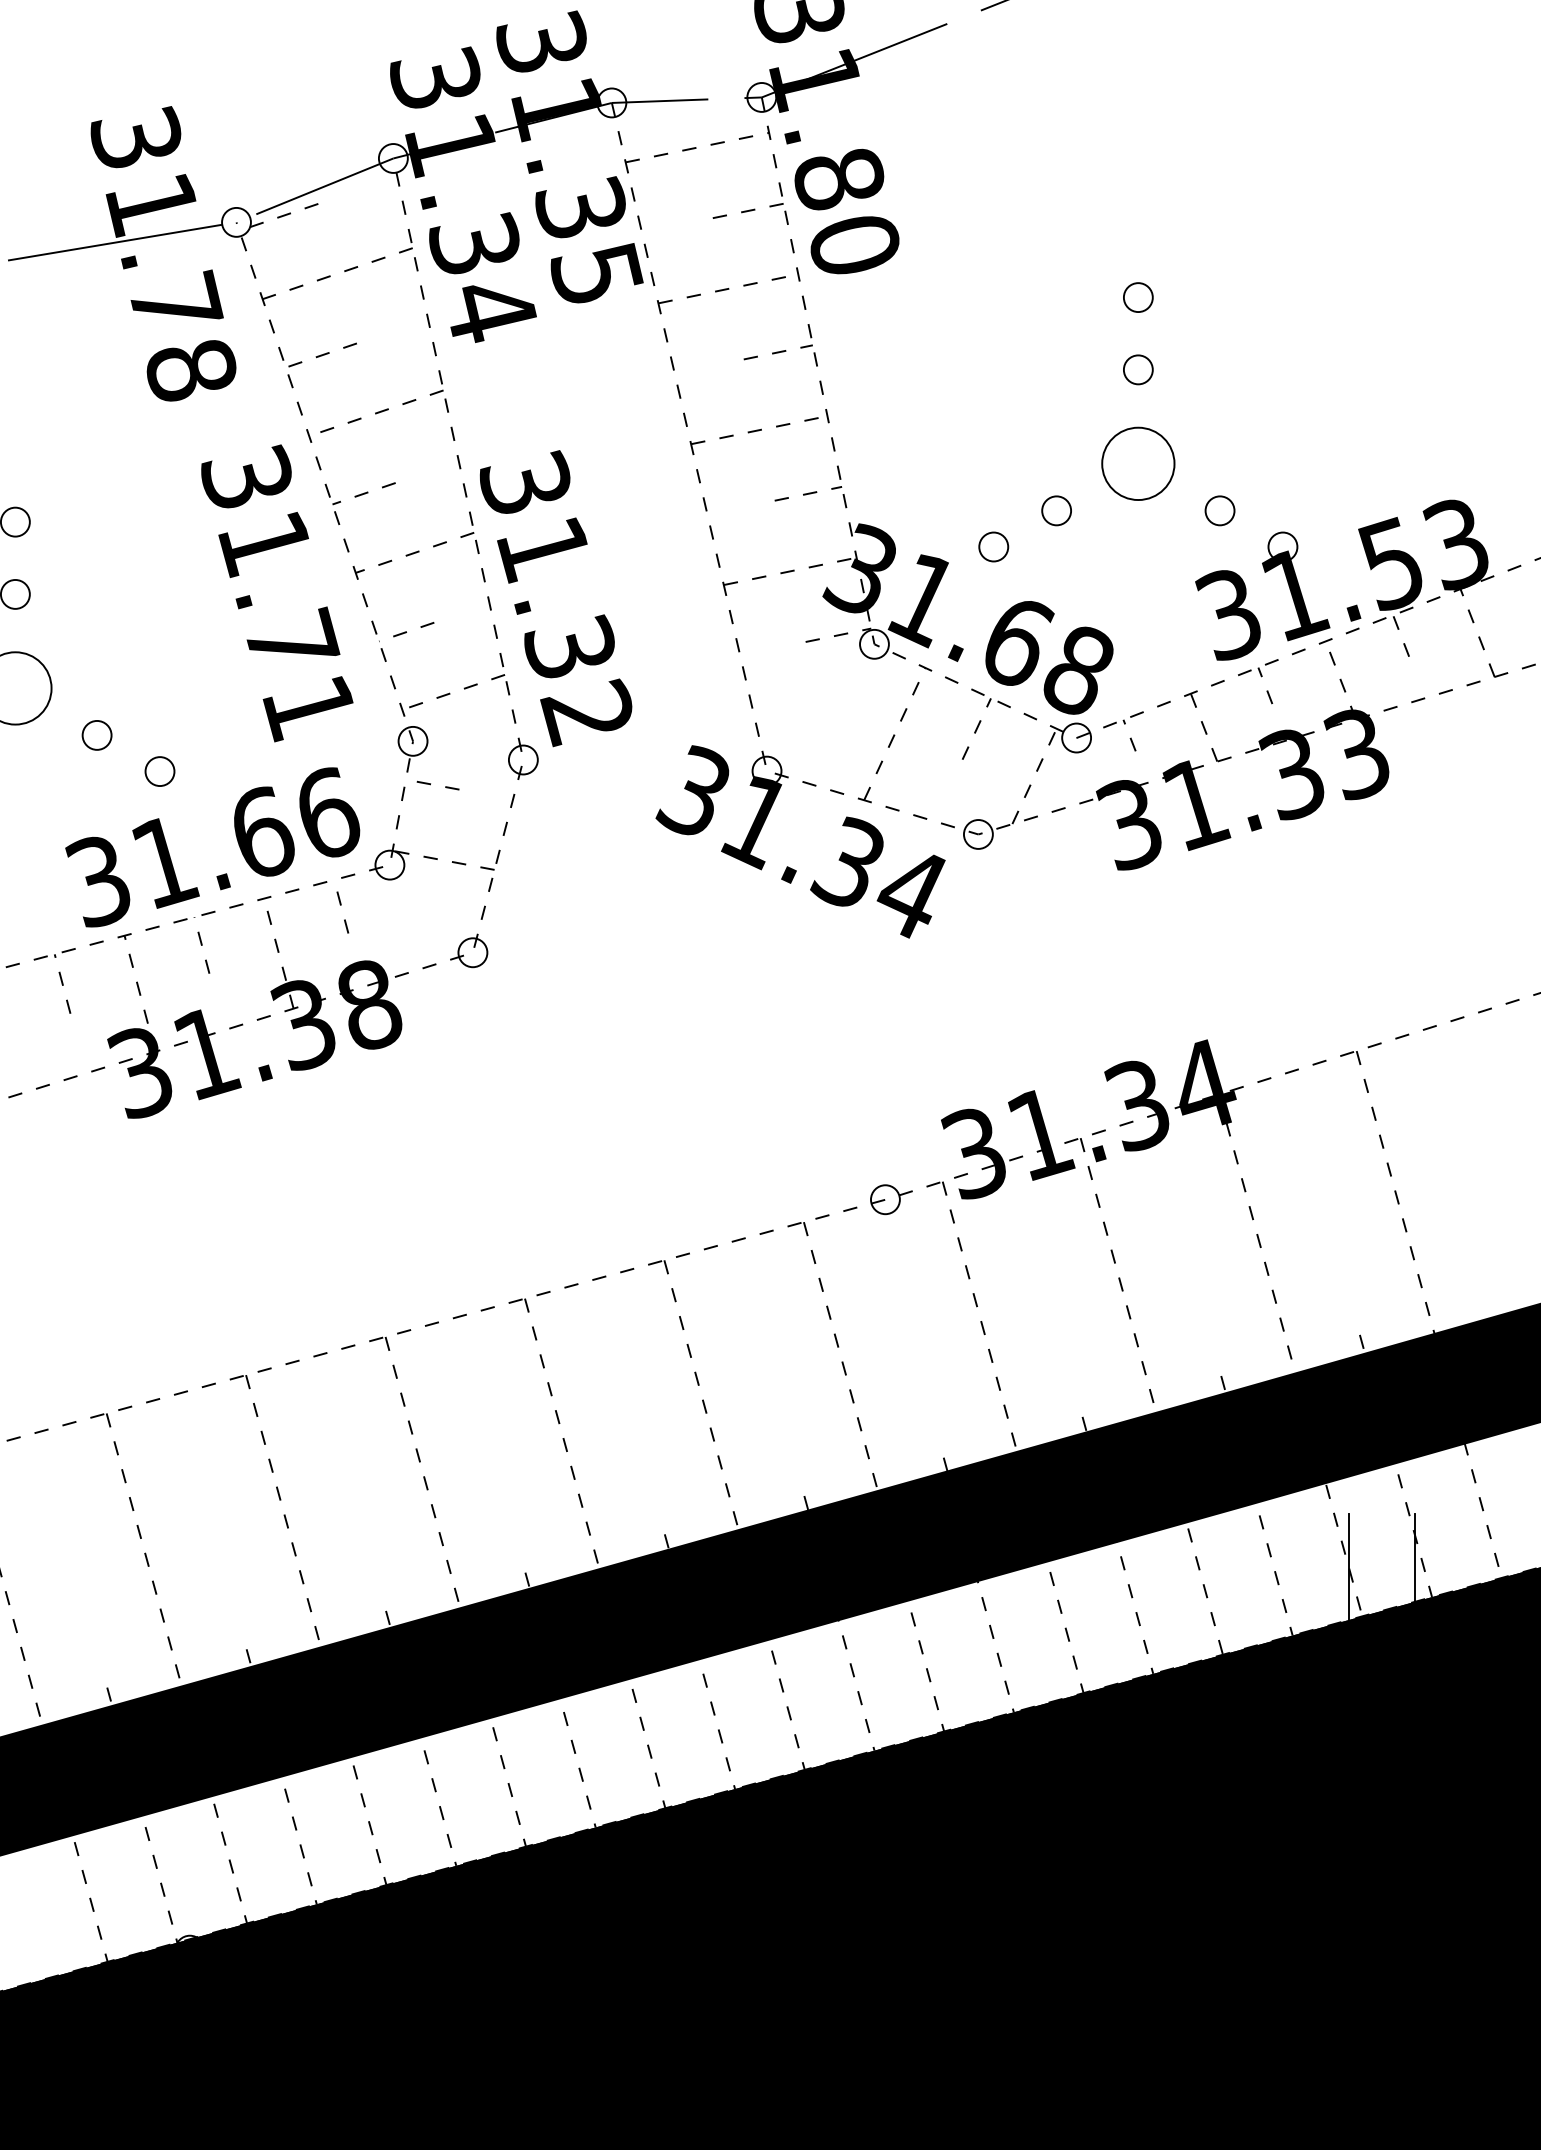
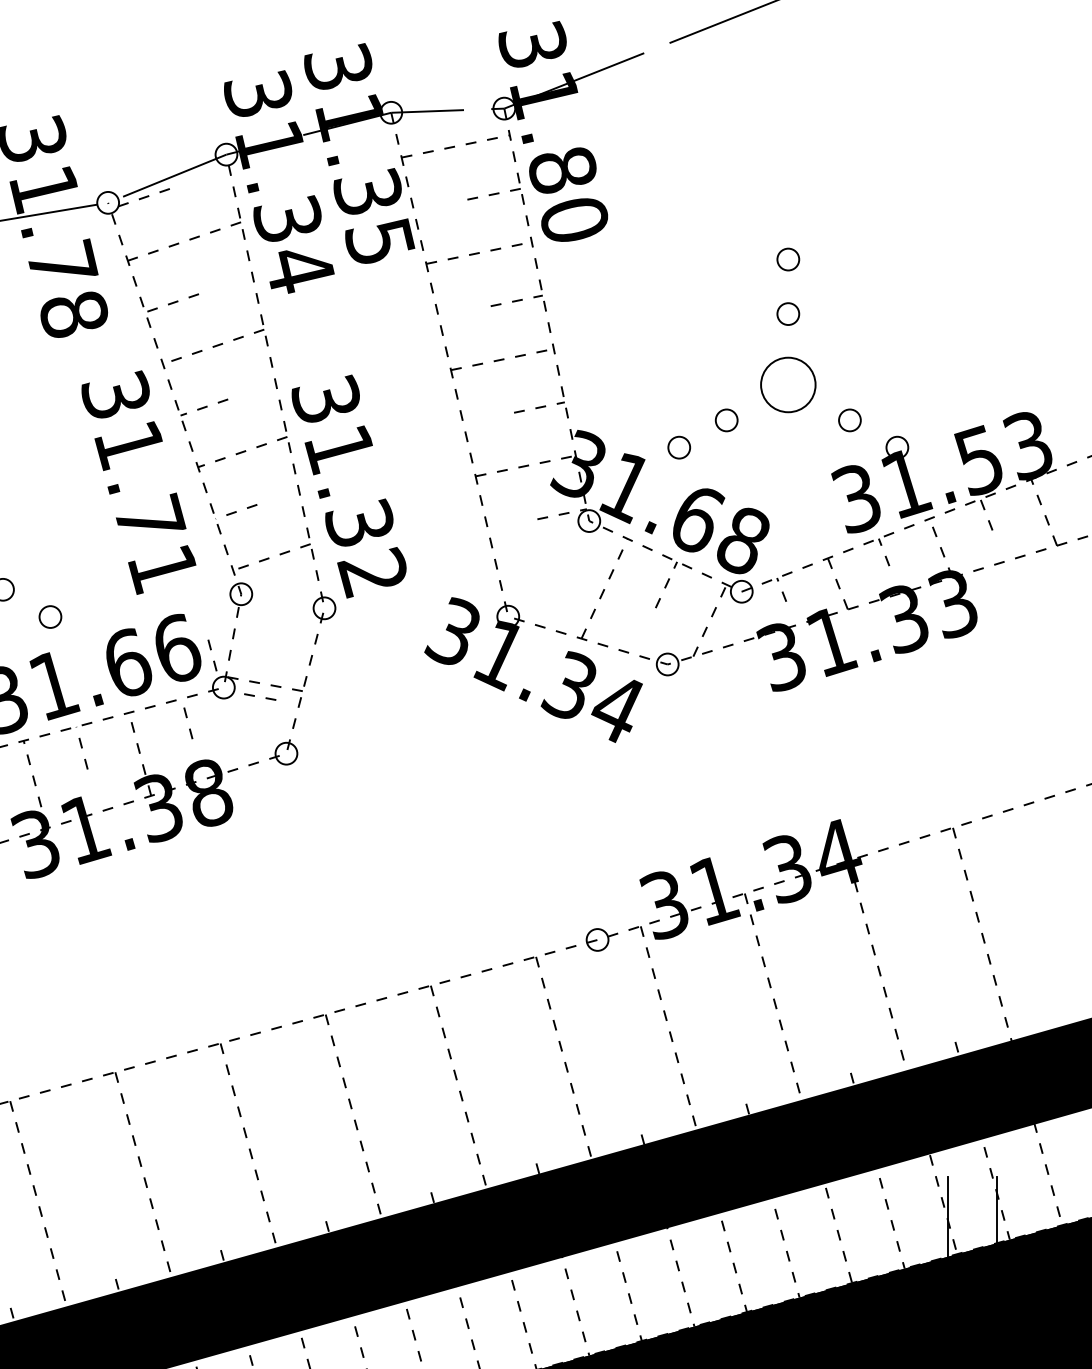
line: (430, 785) -> (254, 696), moved
line: (373, 815) -> (211, 650), added

